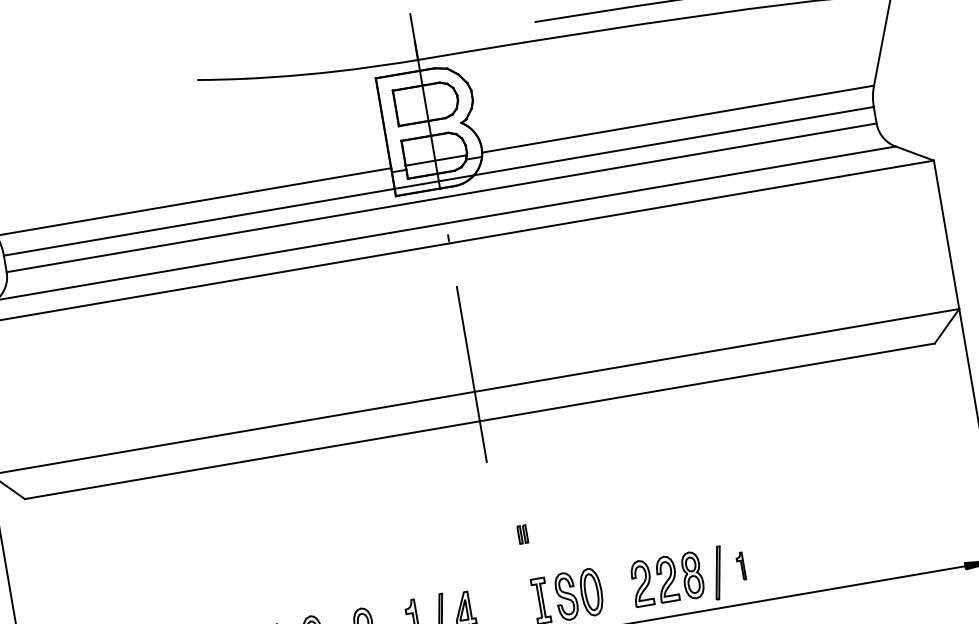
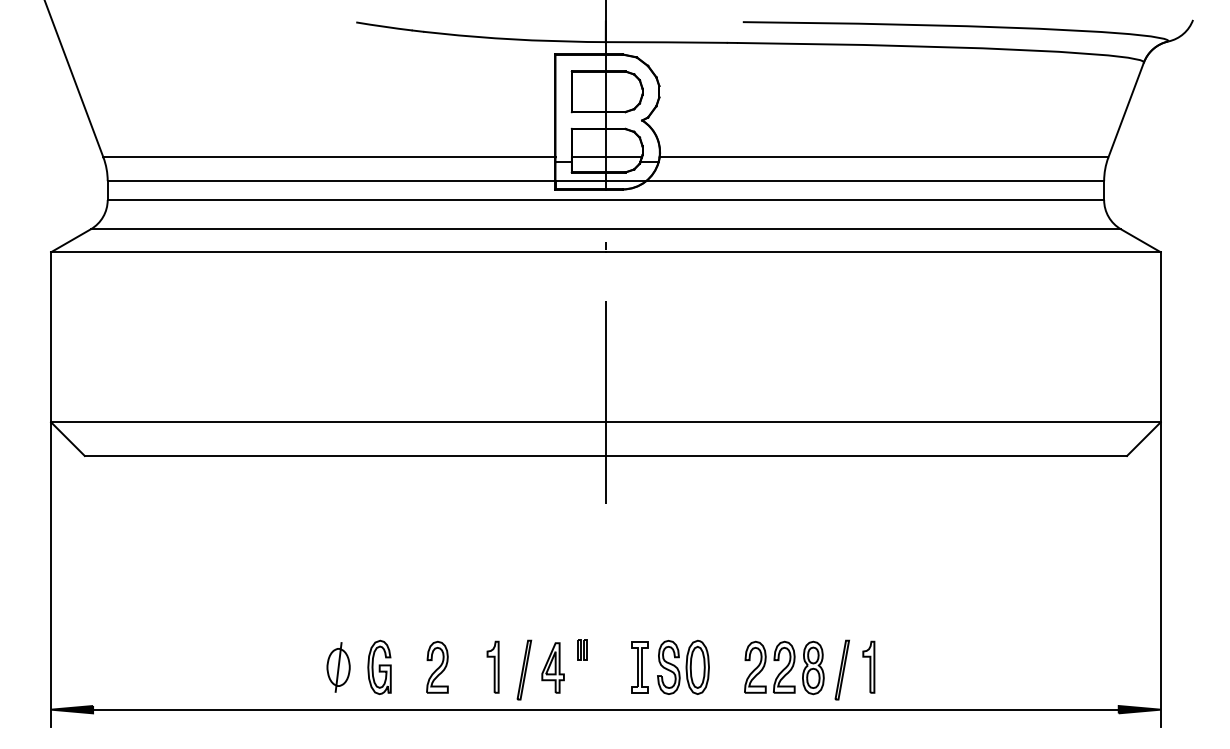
part: (522, 533) -> (582, 649), moved
part: (740, 565) -> (868, 666), size x1.67

